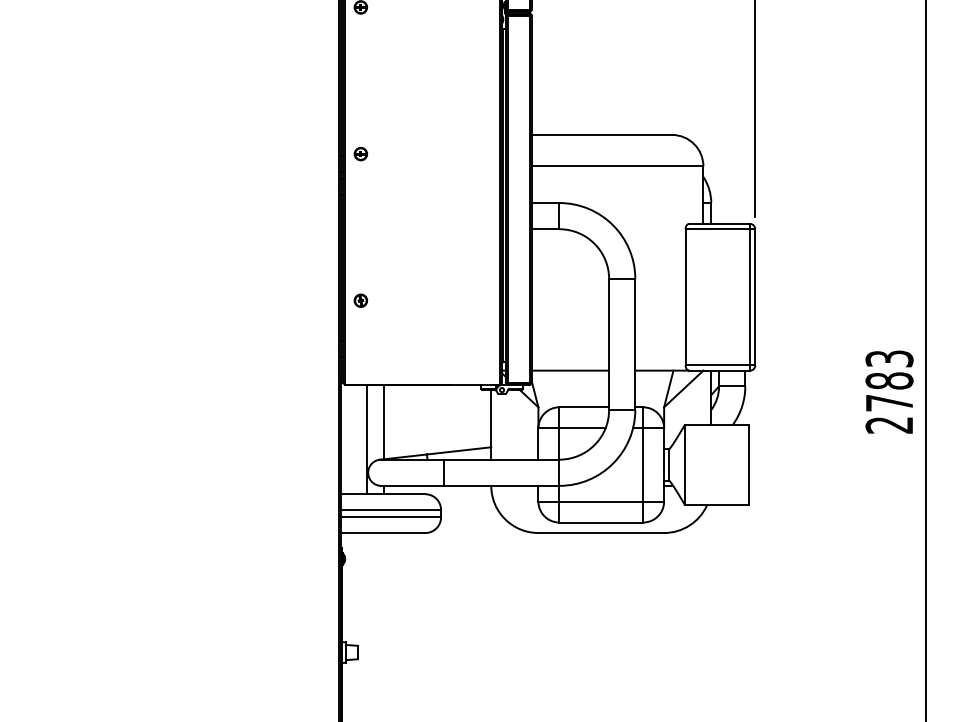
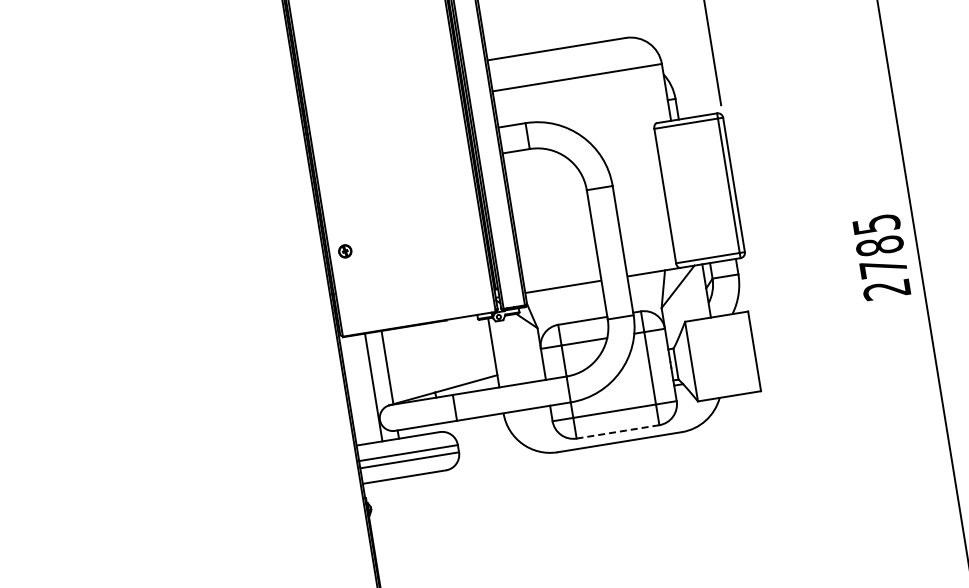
part: (360, 154) -> (321, 107), removed
text: (888, 358) -> (875, 224), 2783 -> 2785
line: (601, 522) -> (618, 431), solid -> dashed

